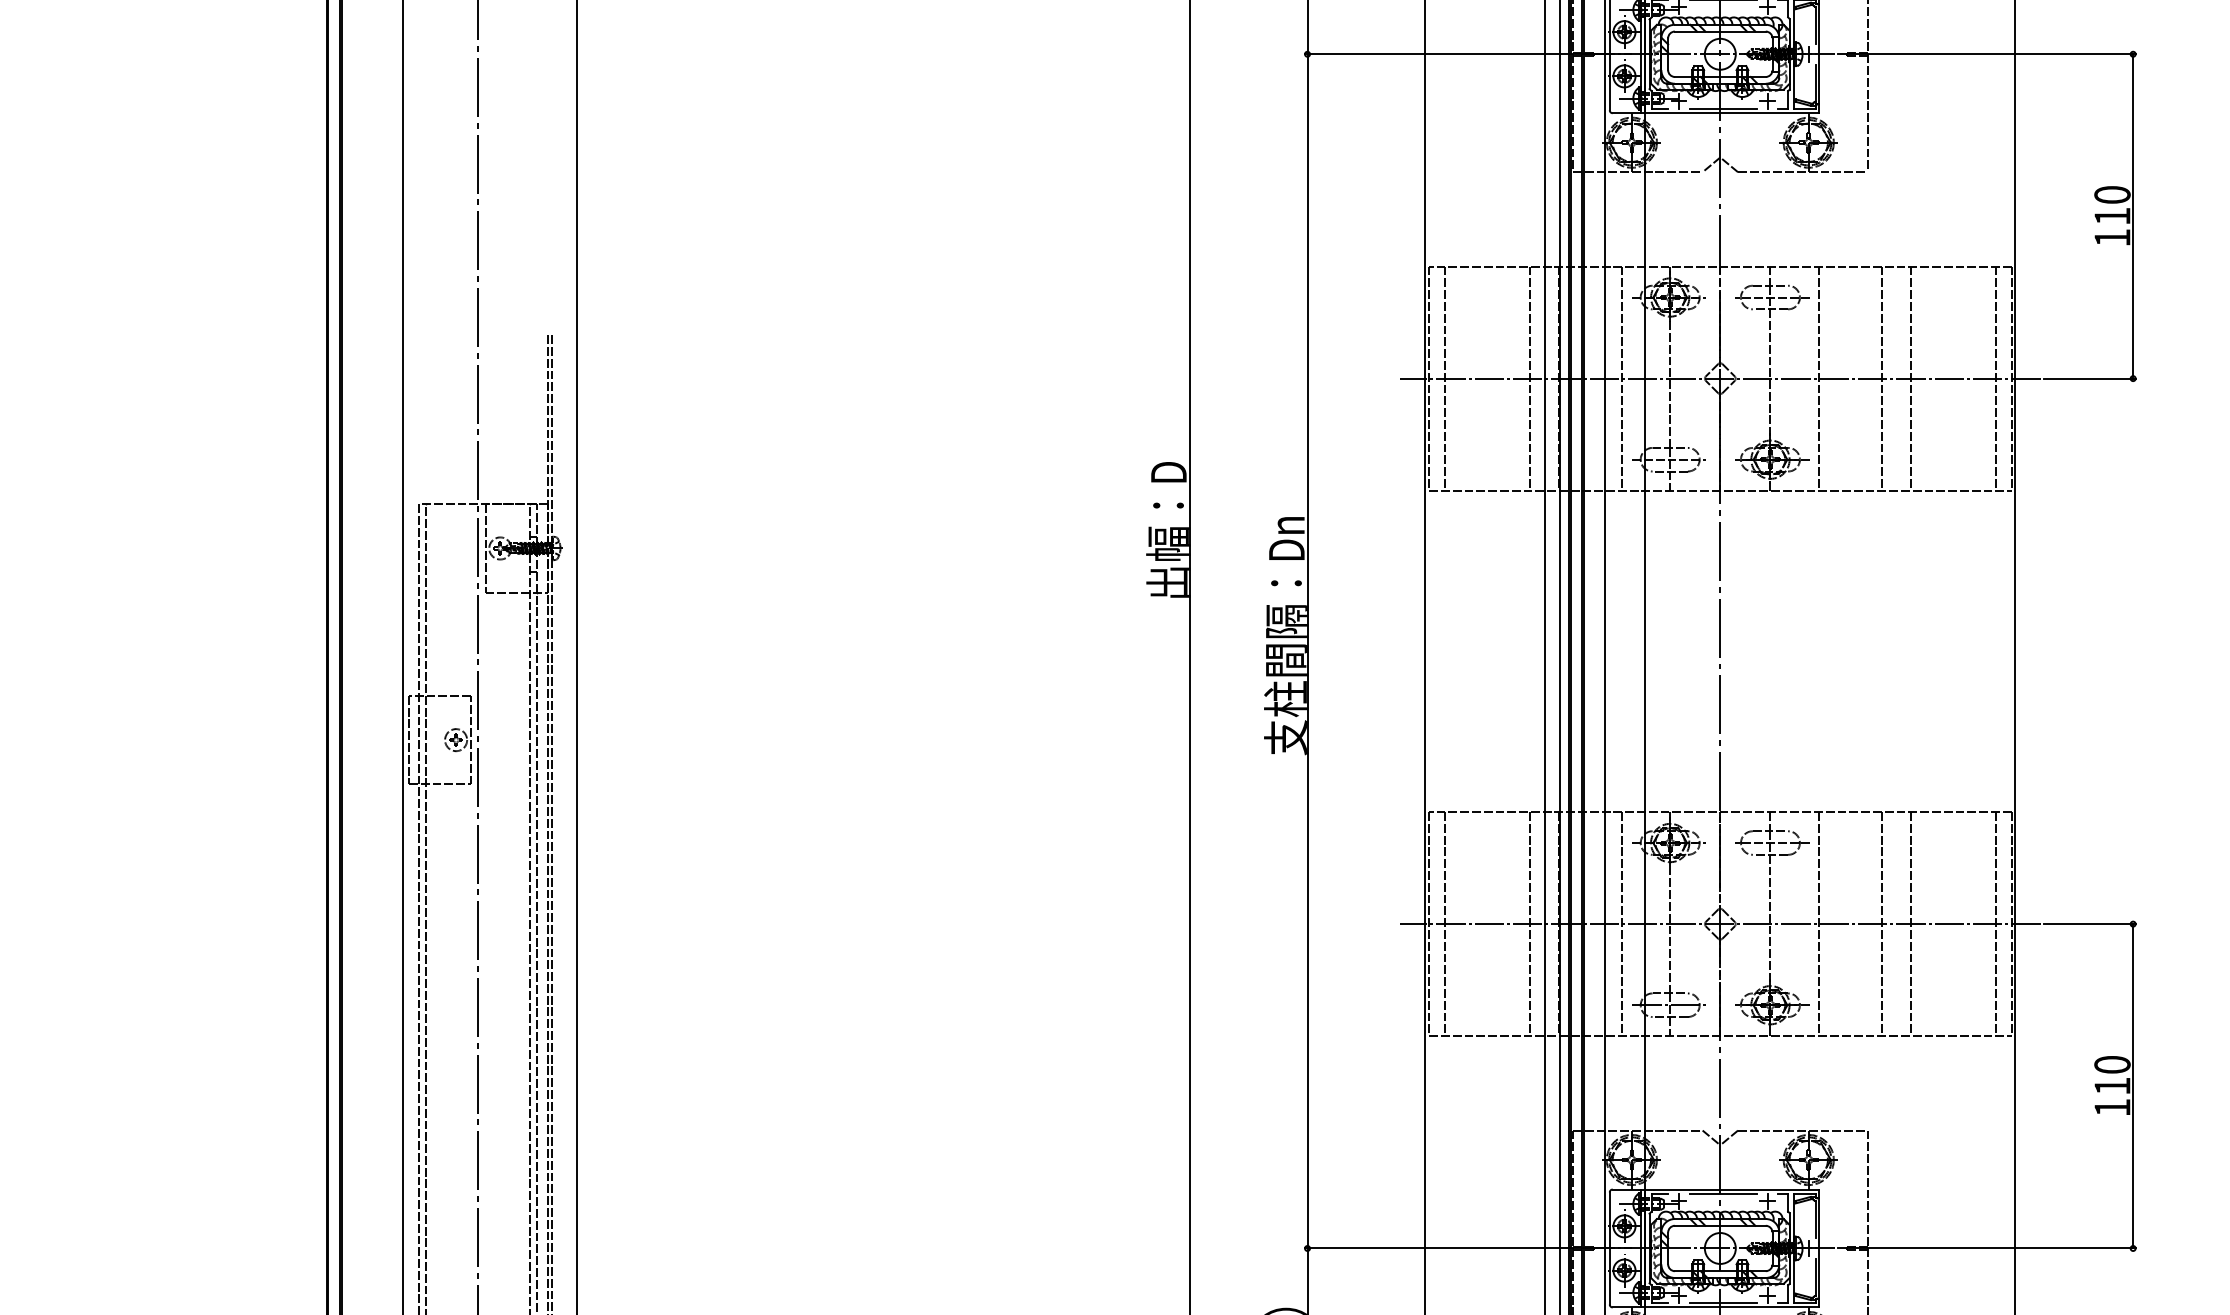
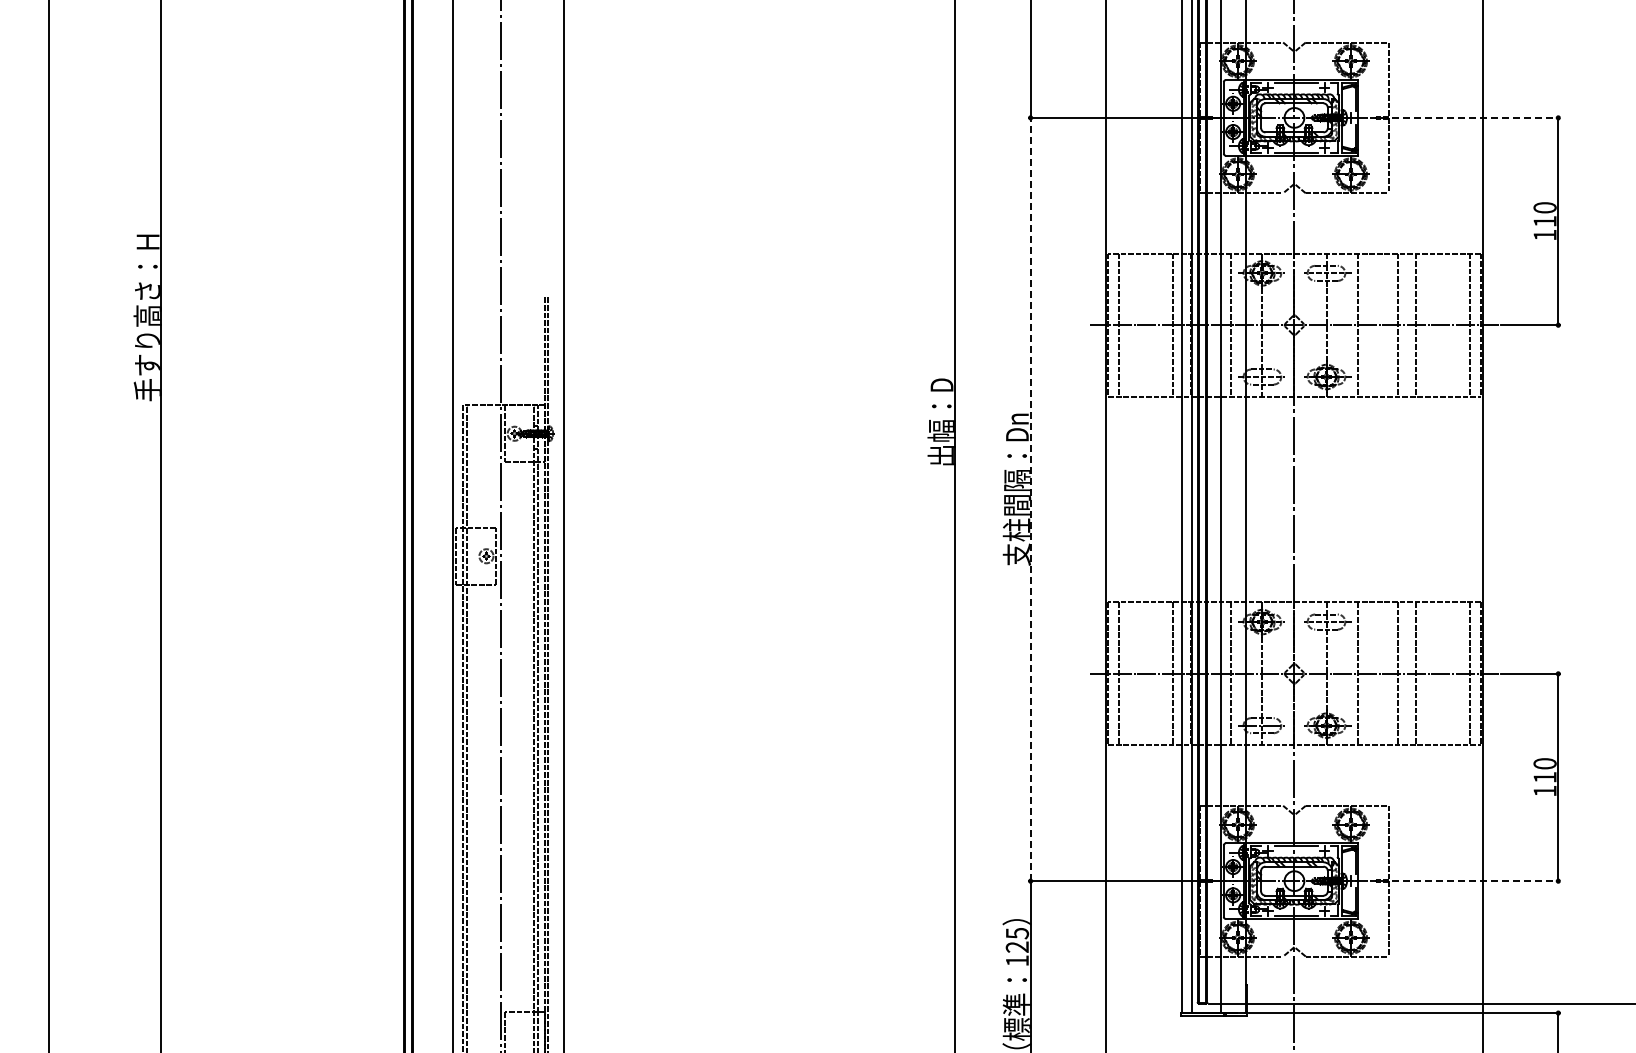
line: (1987, 53) -> (1465, 117), solid -> dashed
line: (1307, 651) -> (1030, 499), solid -> dashed
line: (1987, 1248) -> (1465, 881), solid -> dashed

